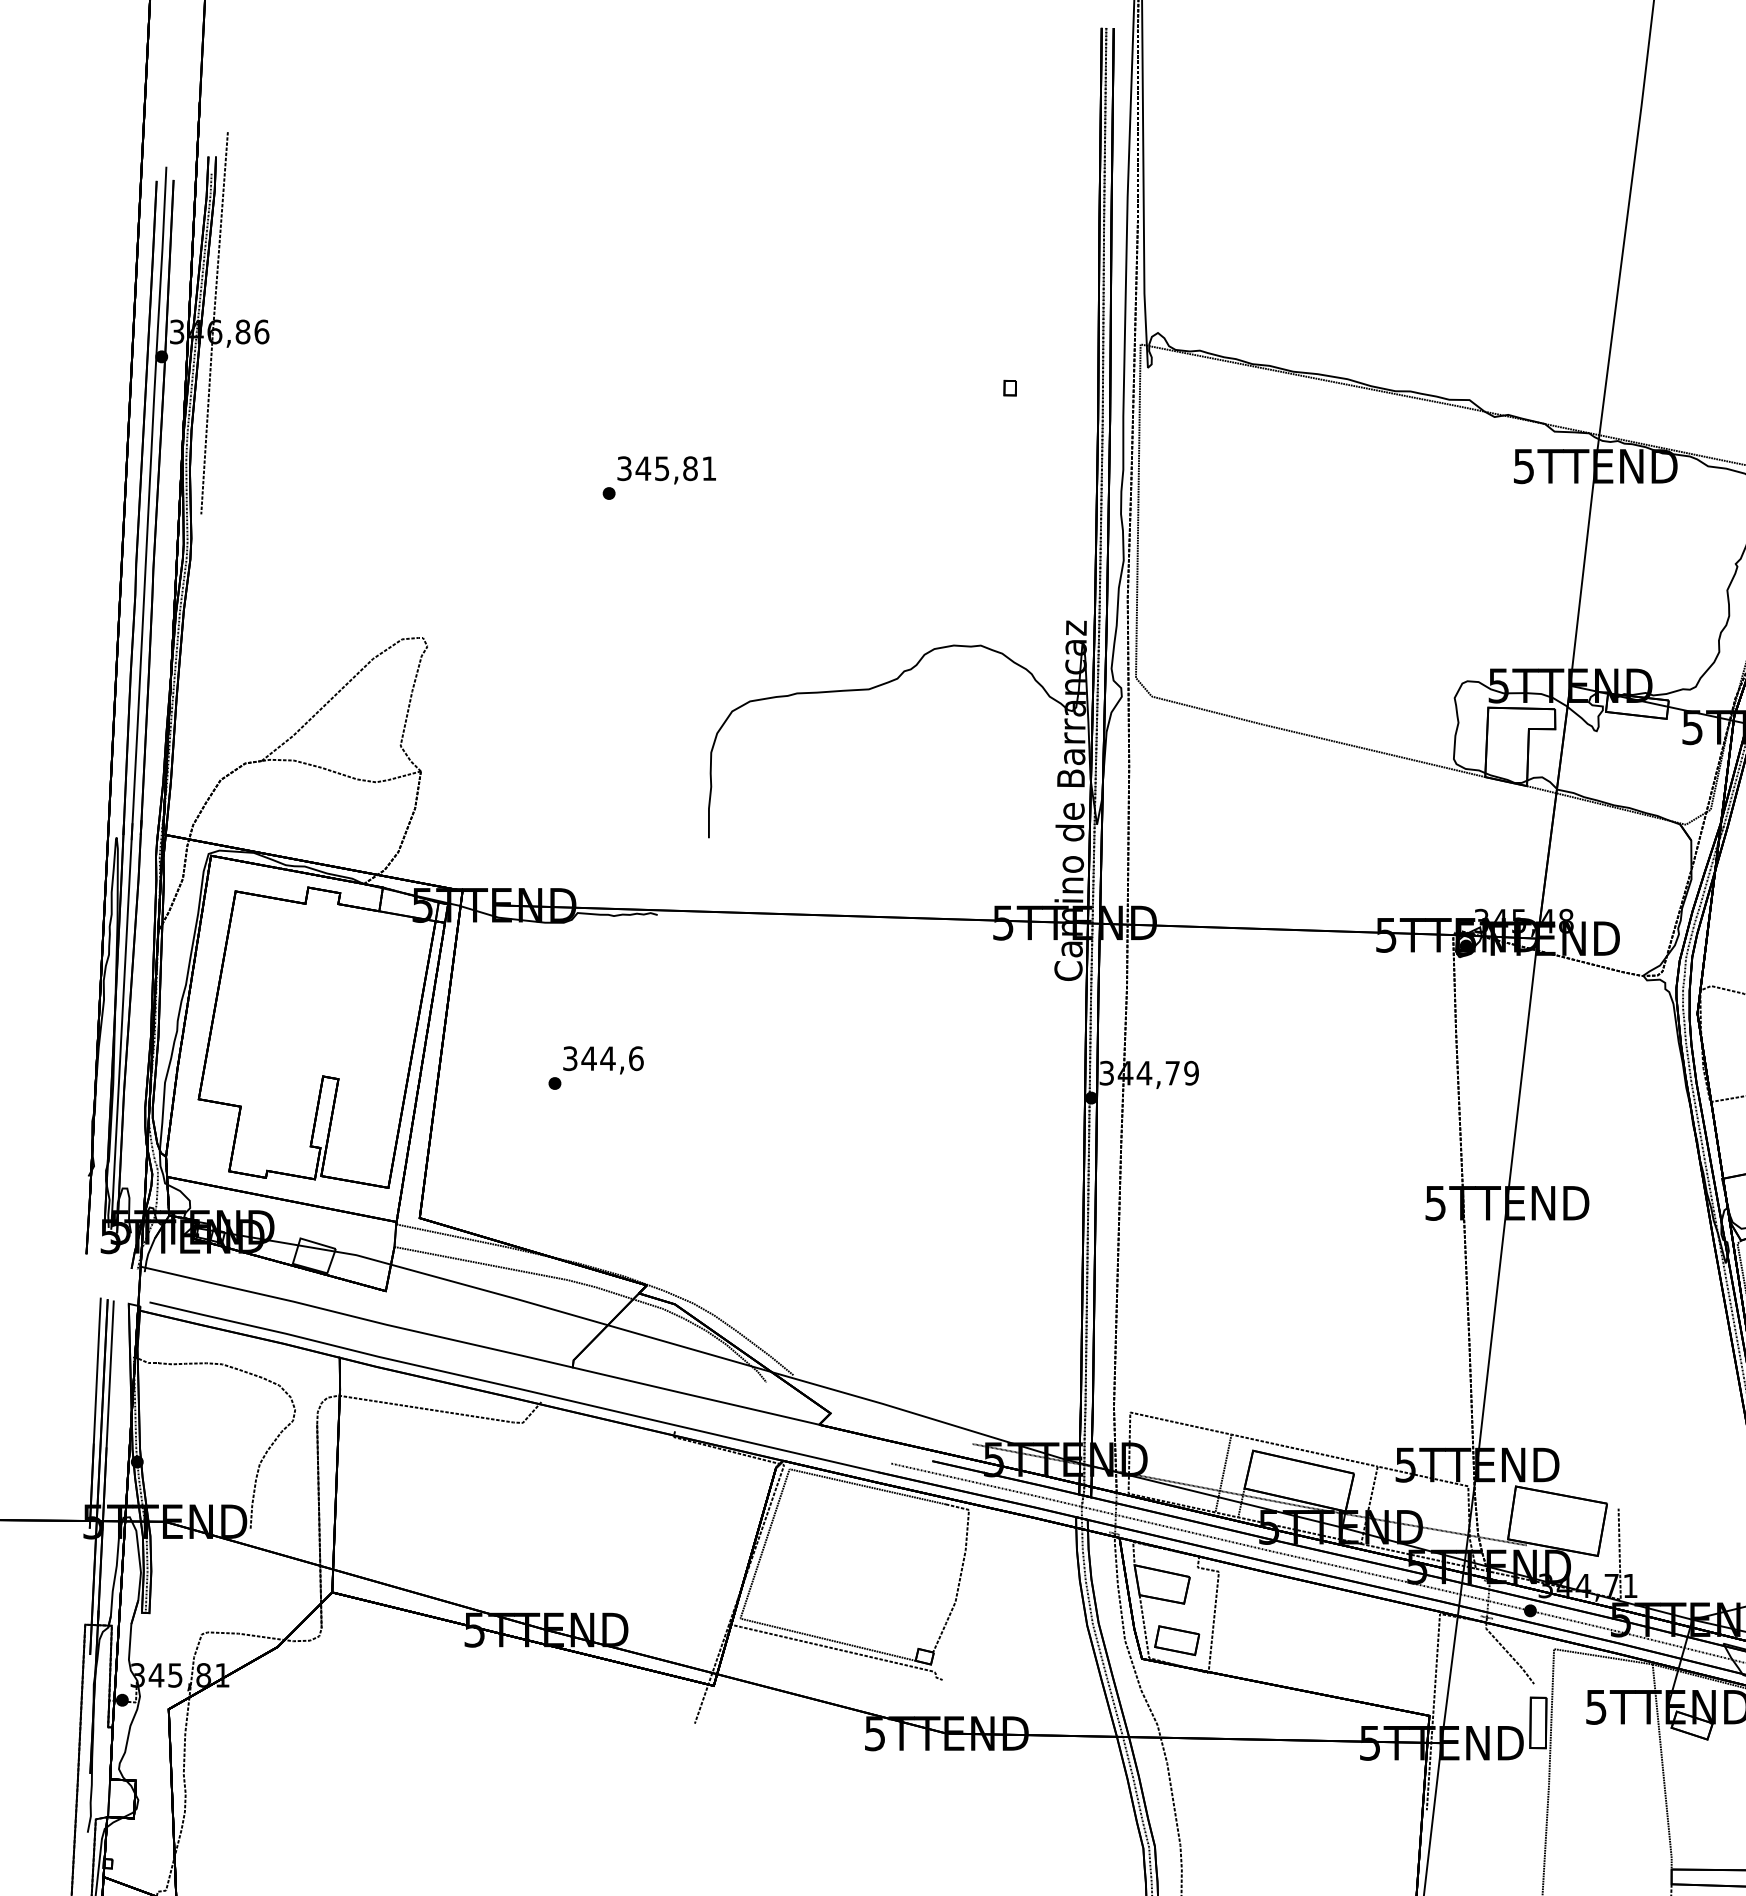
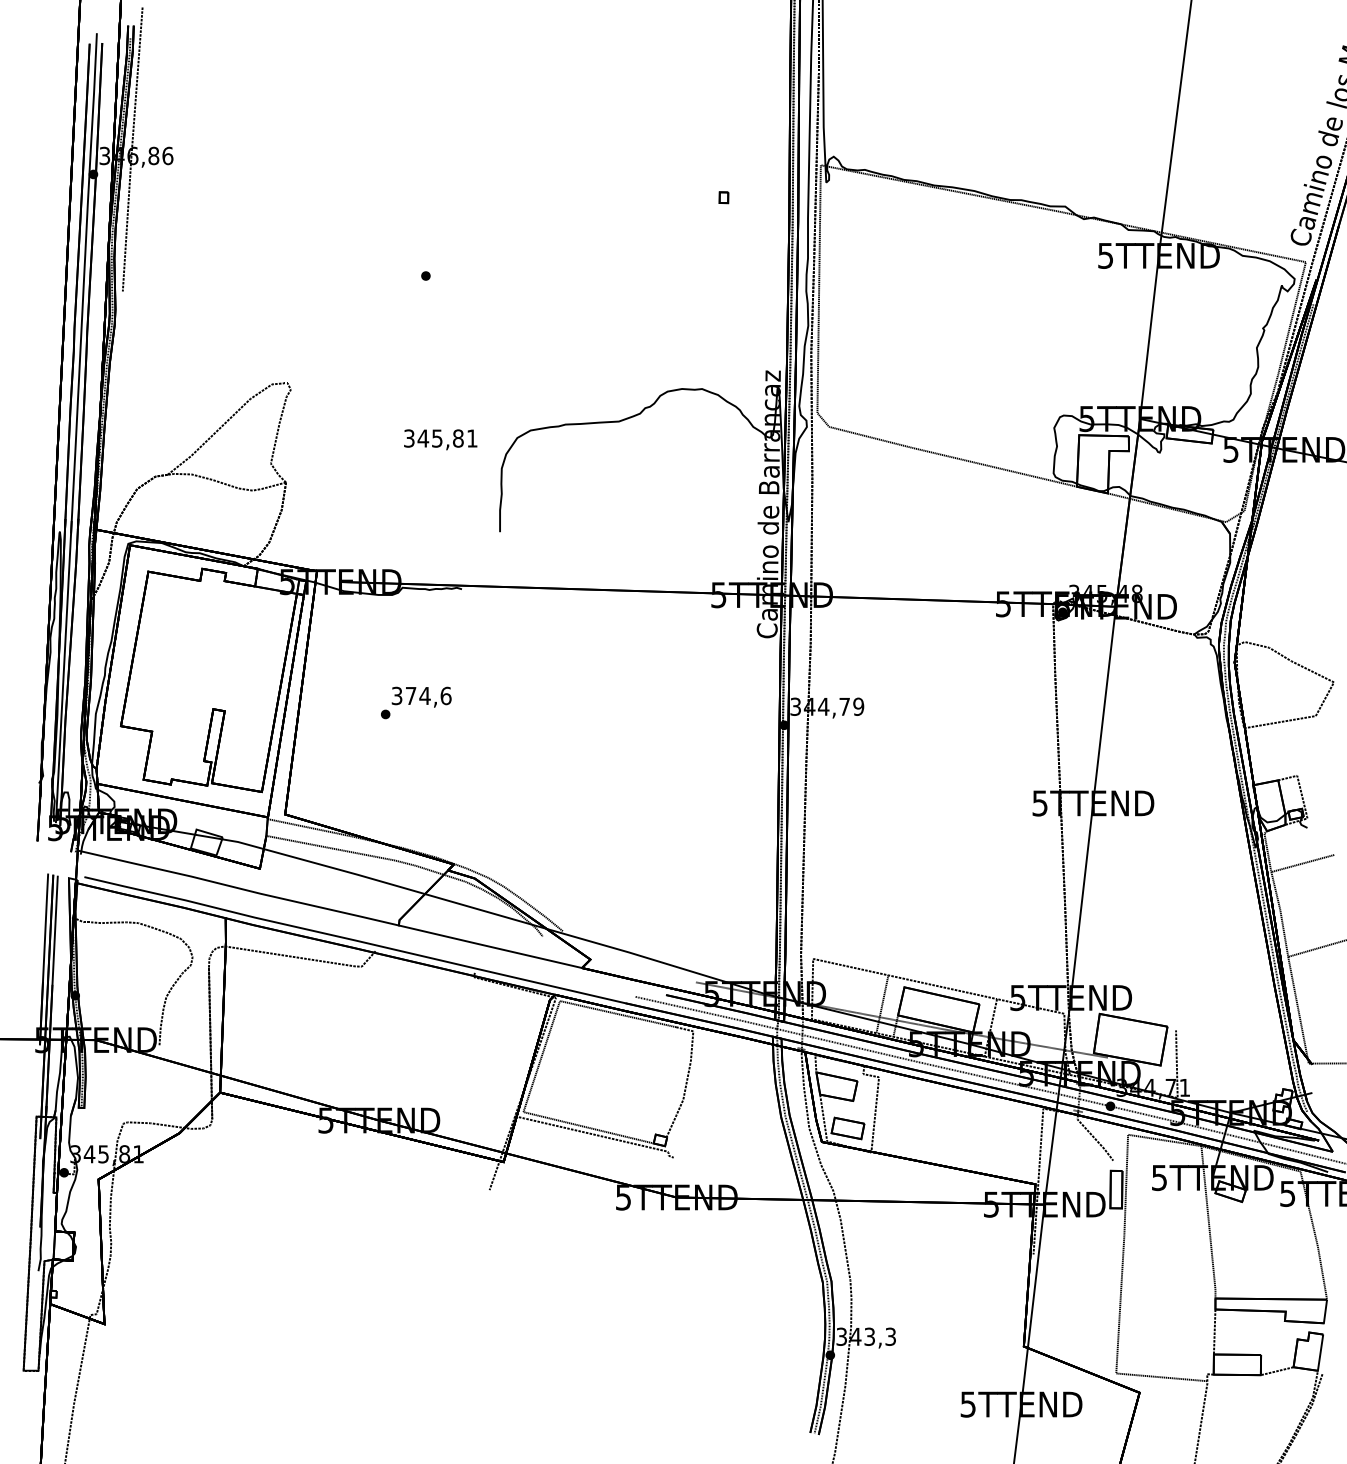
text: (666, 469) -> (440, 439), moved
text: (588, 1058) -> (410, 695), 344,6 -> 374,6

